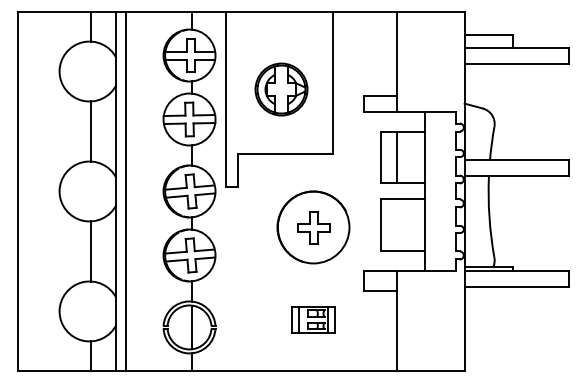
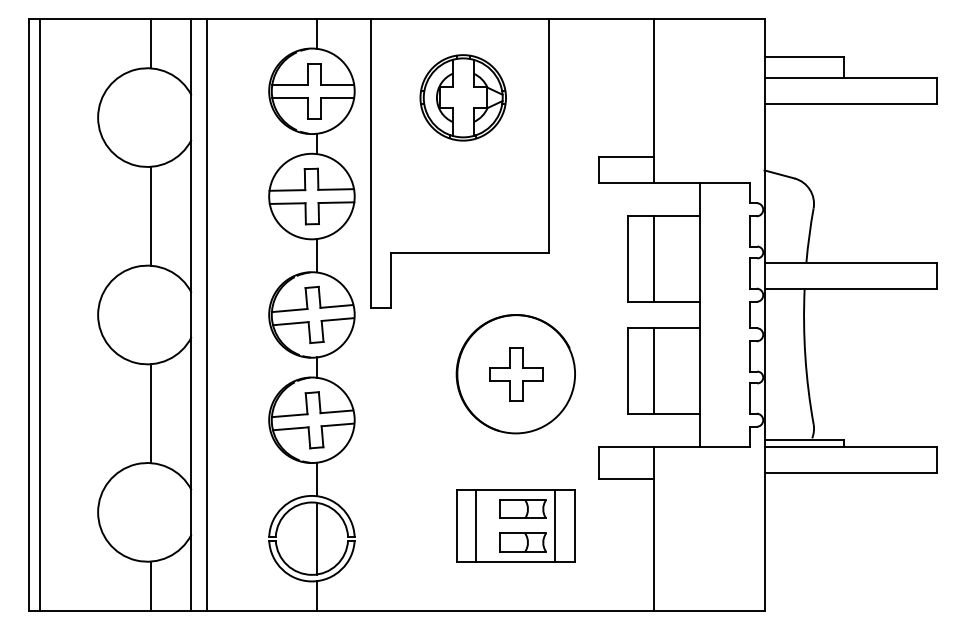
part: (281, 89) -> (463, 97), moved
line: (24, 191) -> (40, 315), added
line: (397, 225) -> (654, 370), added
part: (313, 319) -> (515, 525), size x1.67

